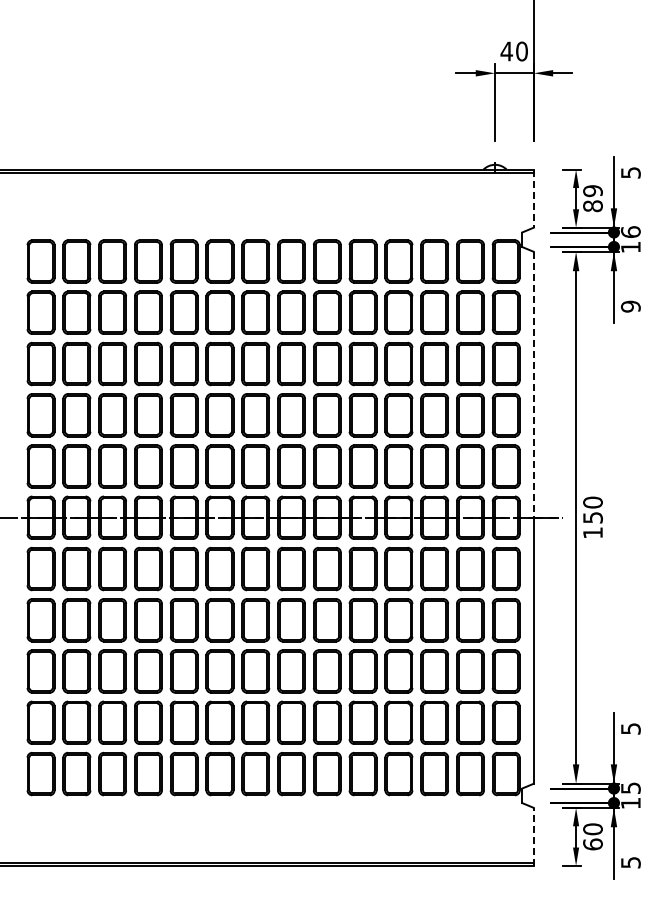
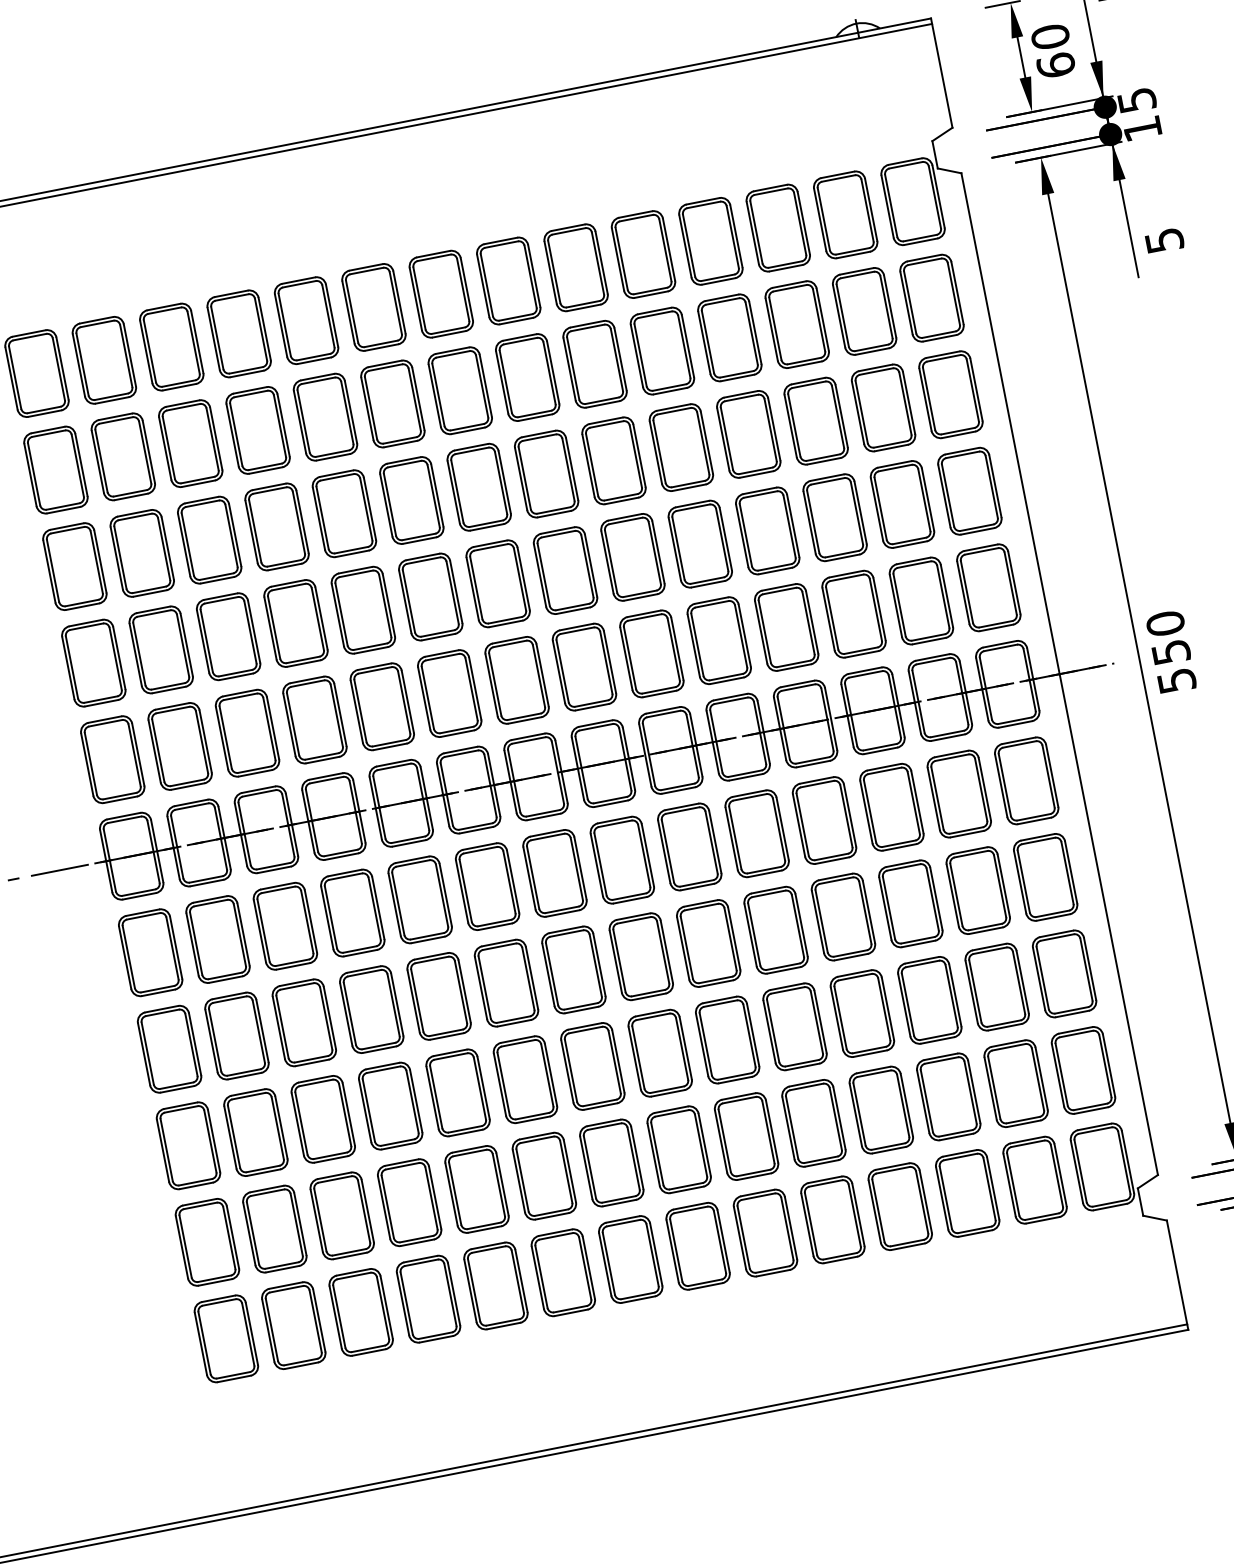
text: (592, 198) -> (1052, 51), 89 -> 60
line: (533, 199) -> (941, 74), dashed -> solid
text: (630, 231) -> (1136, 99), 16 -> 15
text: (630, 306) -> (1163, 240), 9 -> 5
line: (533, 384) -> (1009, 423), dashed -> solid
text: (592, 532) -> (1175, 680), 150 -> 550
line: (533, 836) -> (1176, 1274), dashed -> solid

